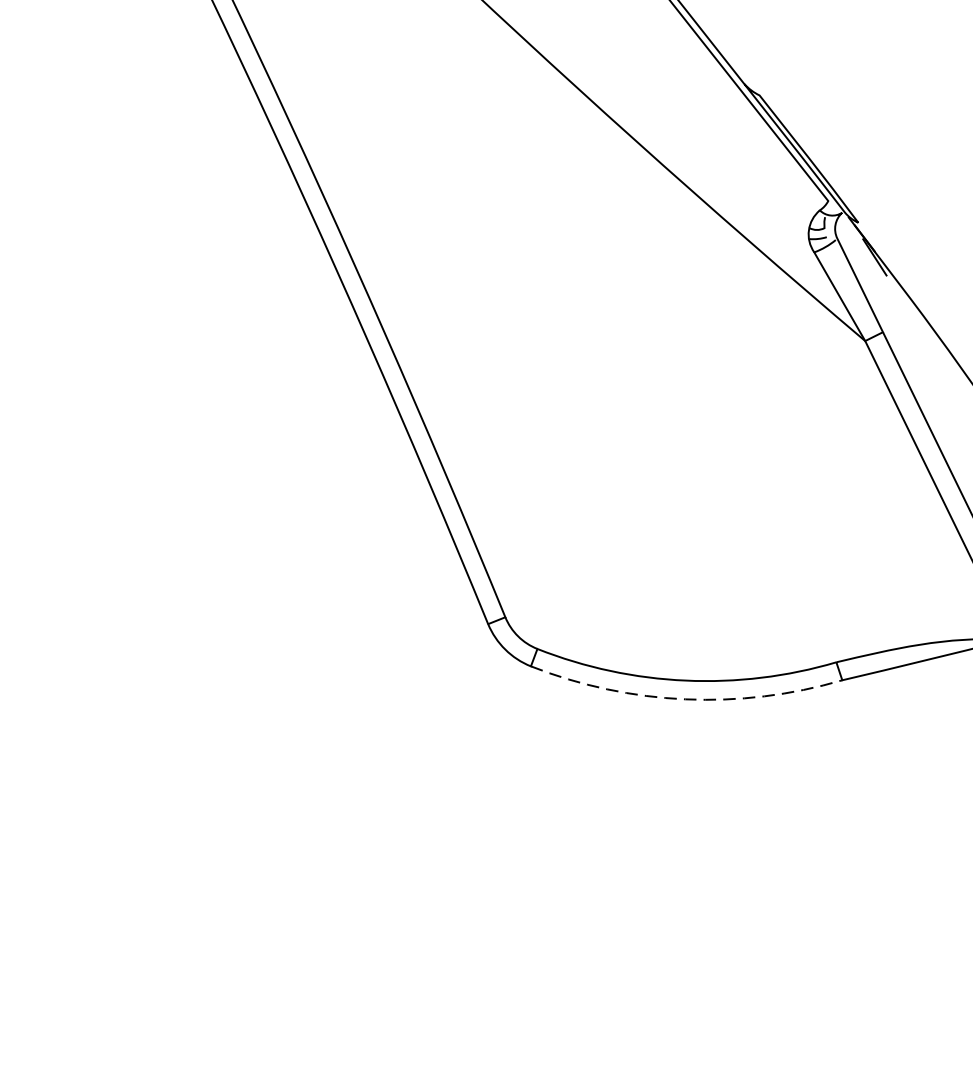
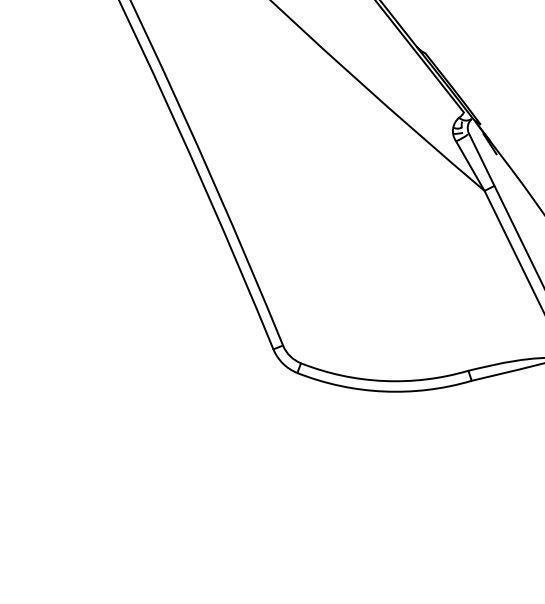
arc: (684, 699) -> (383, 391), dashed -> solid

